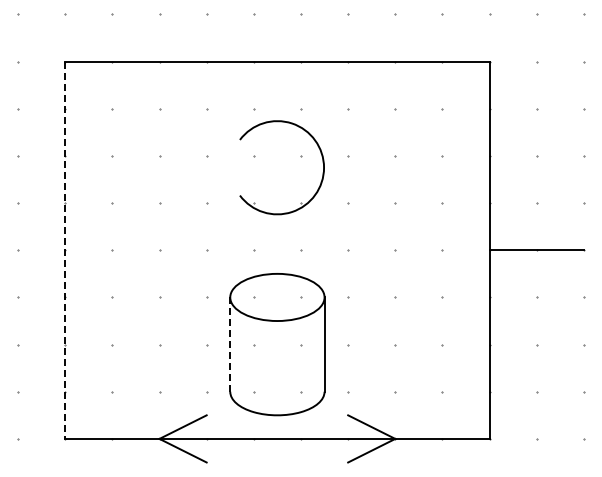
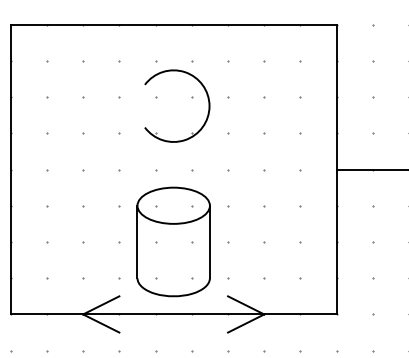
line: (65, 250) -> (10, 169), dashed -> solid
line: (230, 345) -> (137, 242), dashed -> solid

